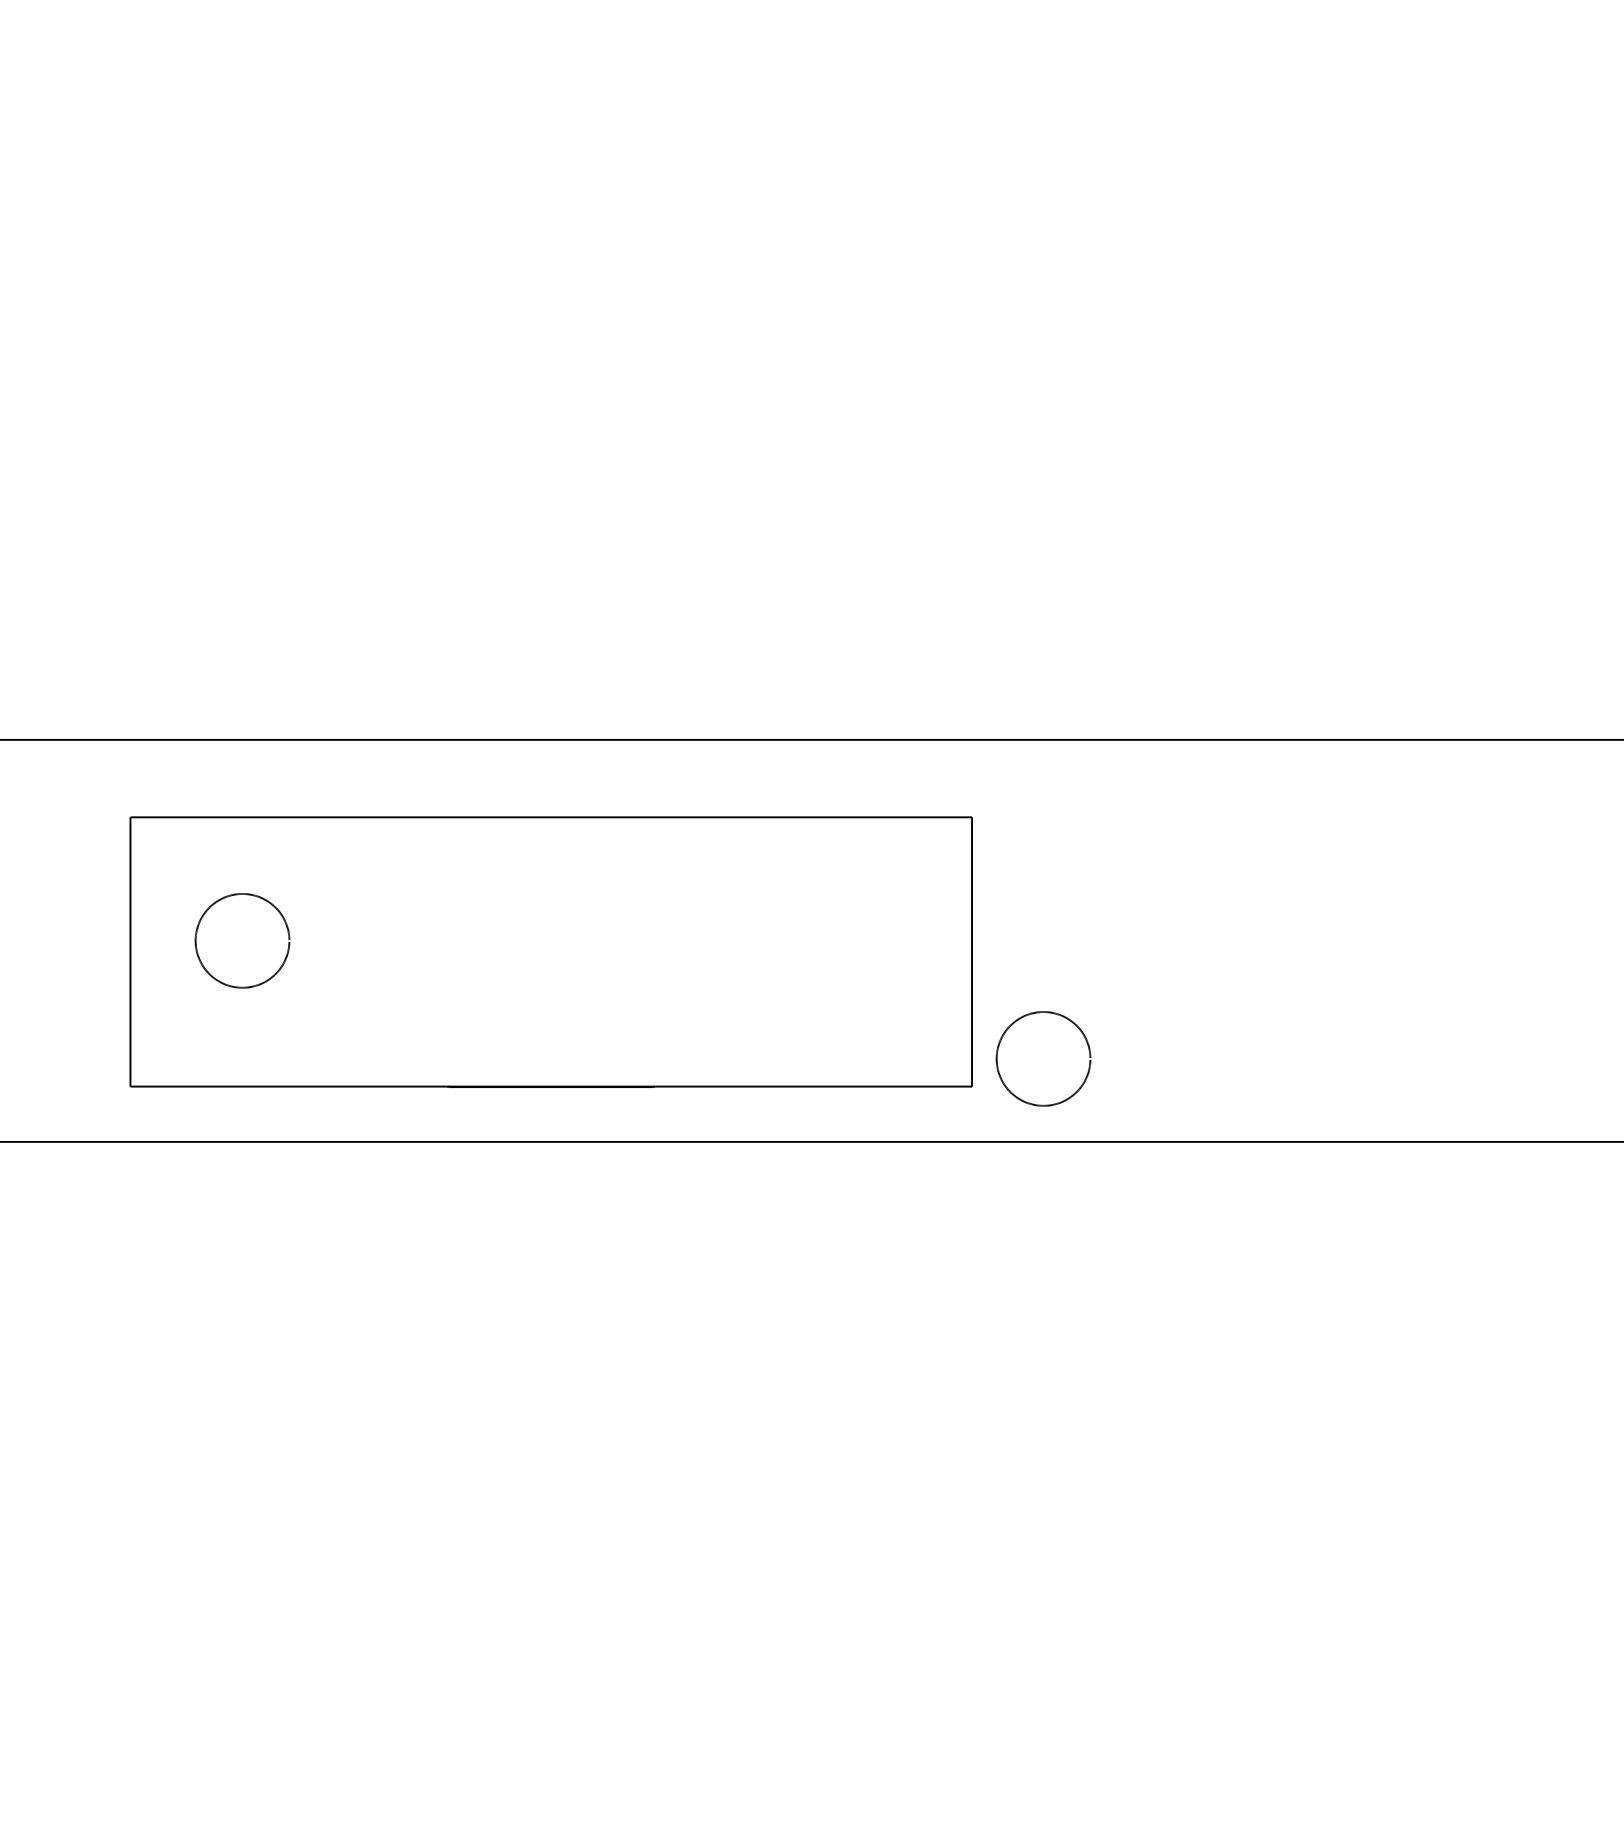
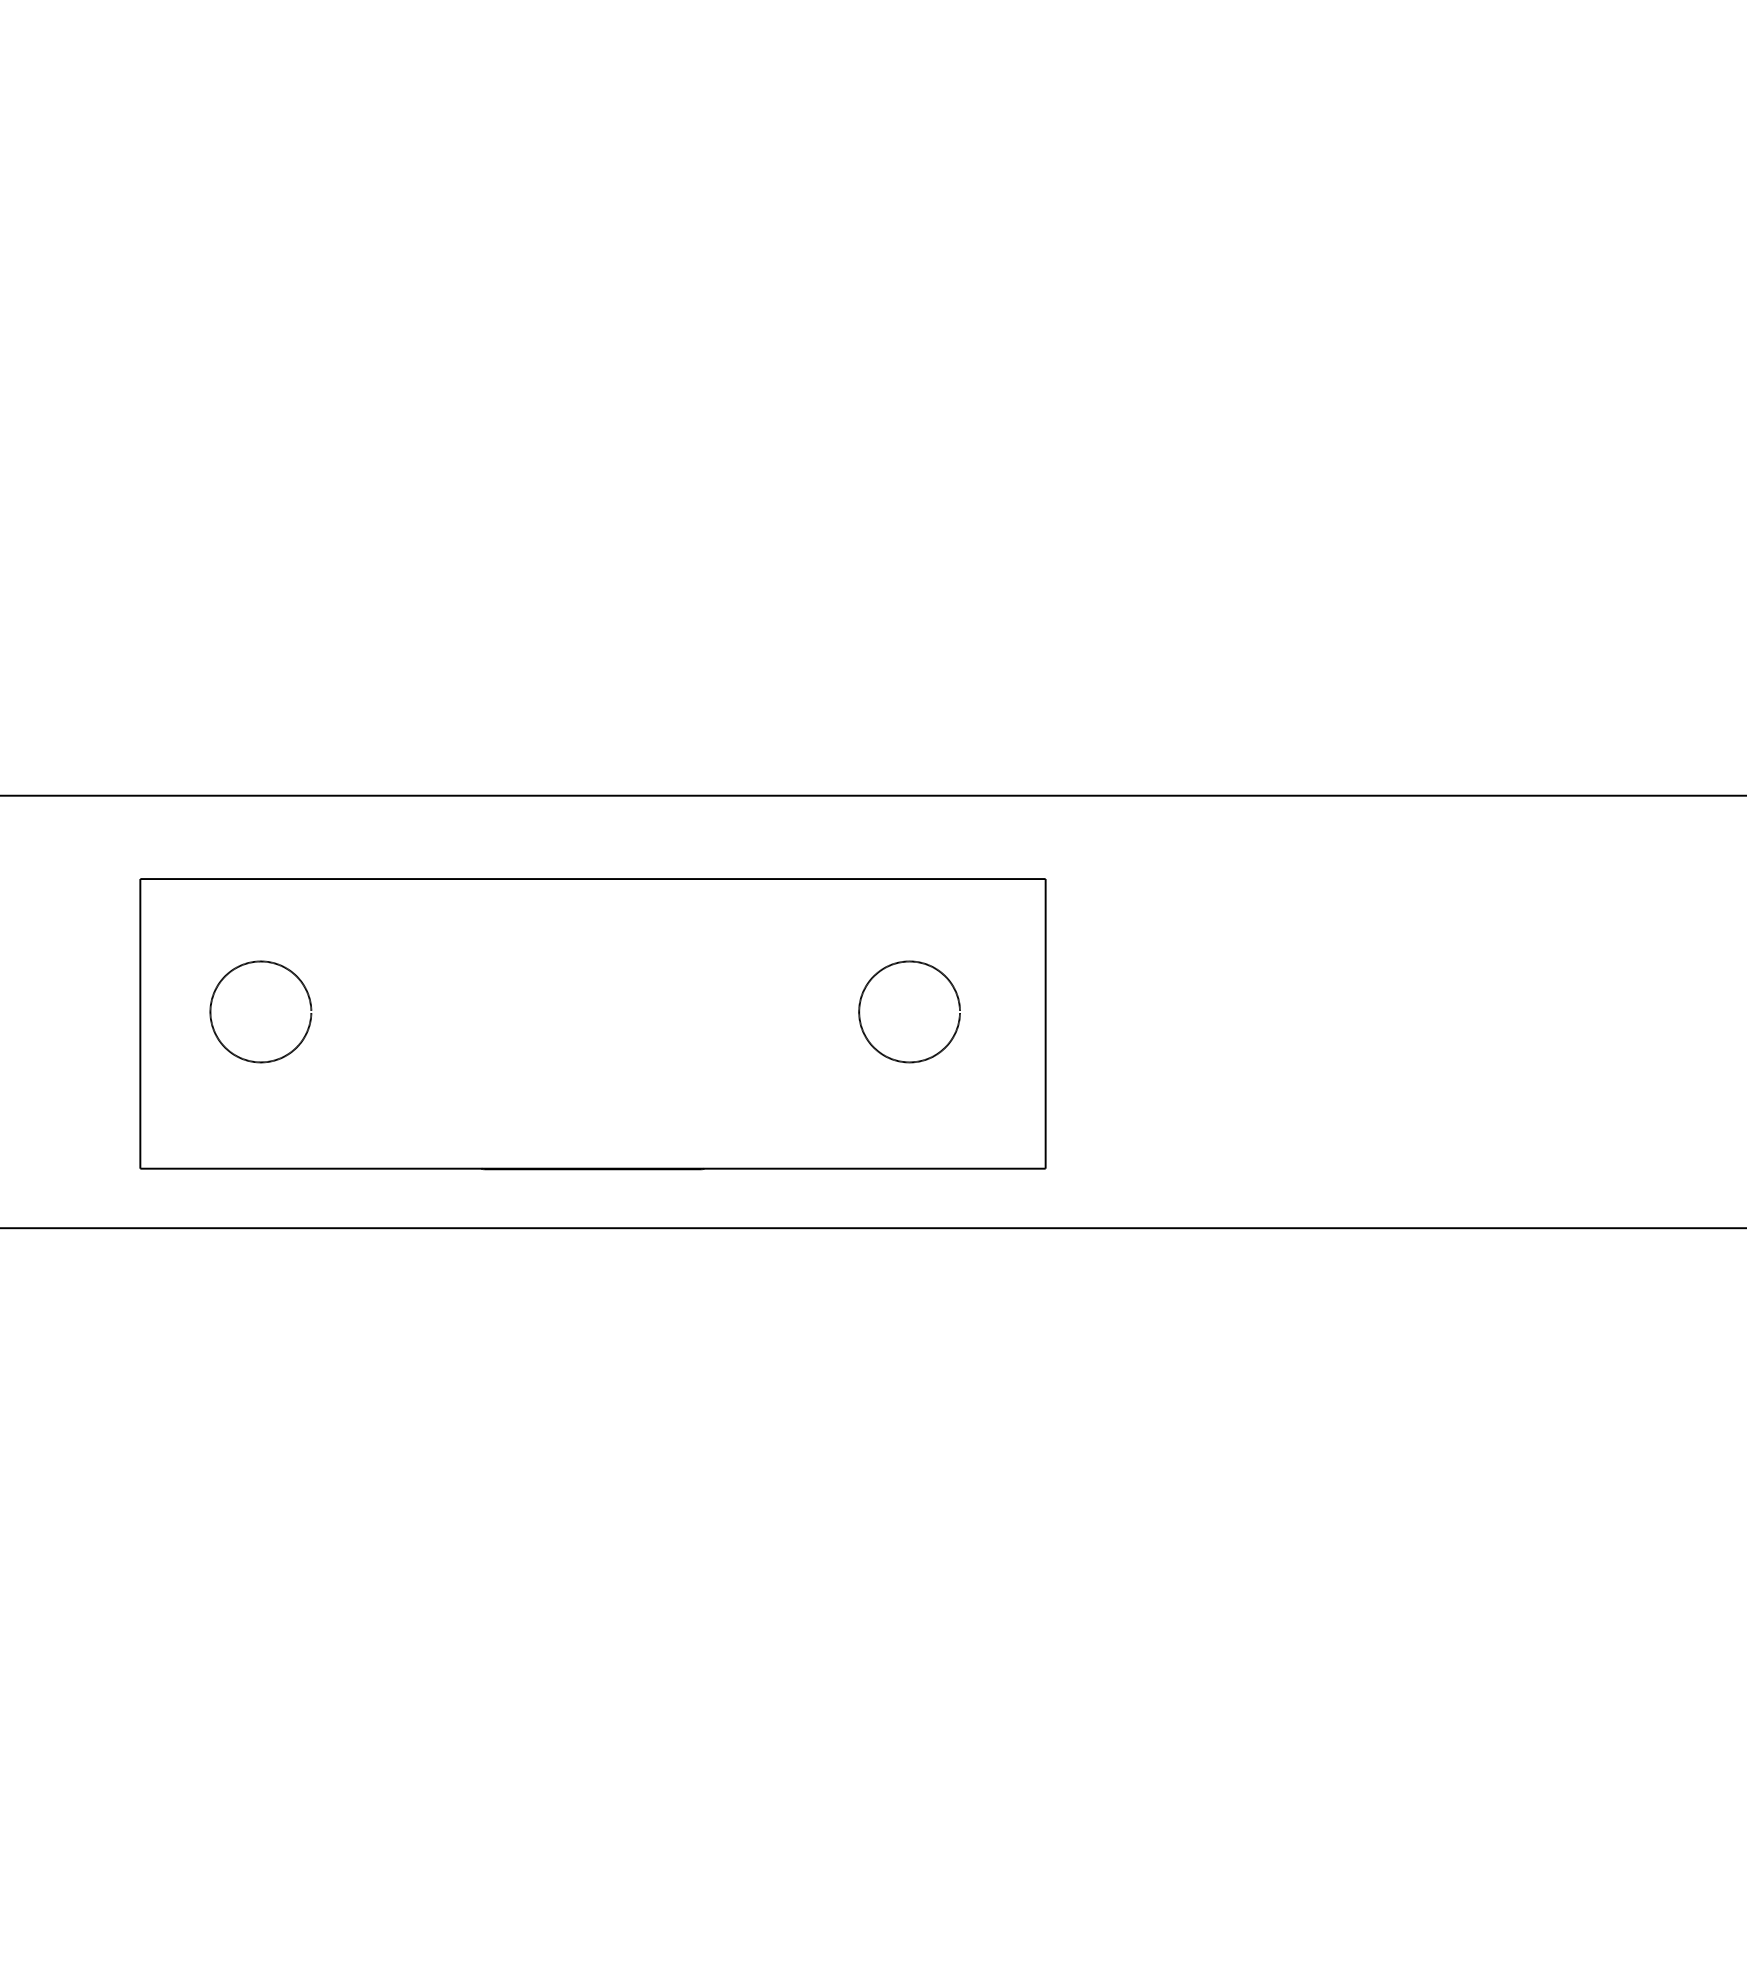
part: (1036, 1013) -> (901, 963), moved

